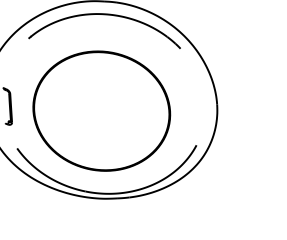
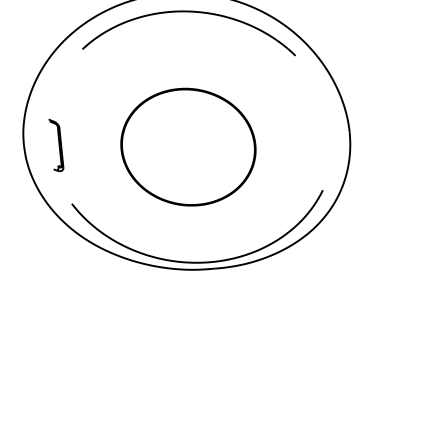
part: (101, 110) -> (188, 146), size x0.7

